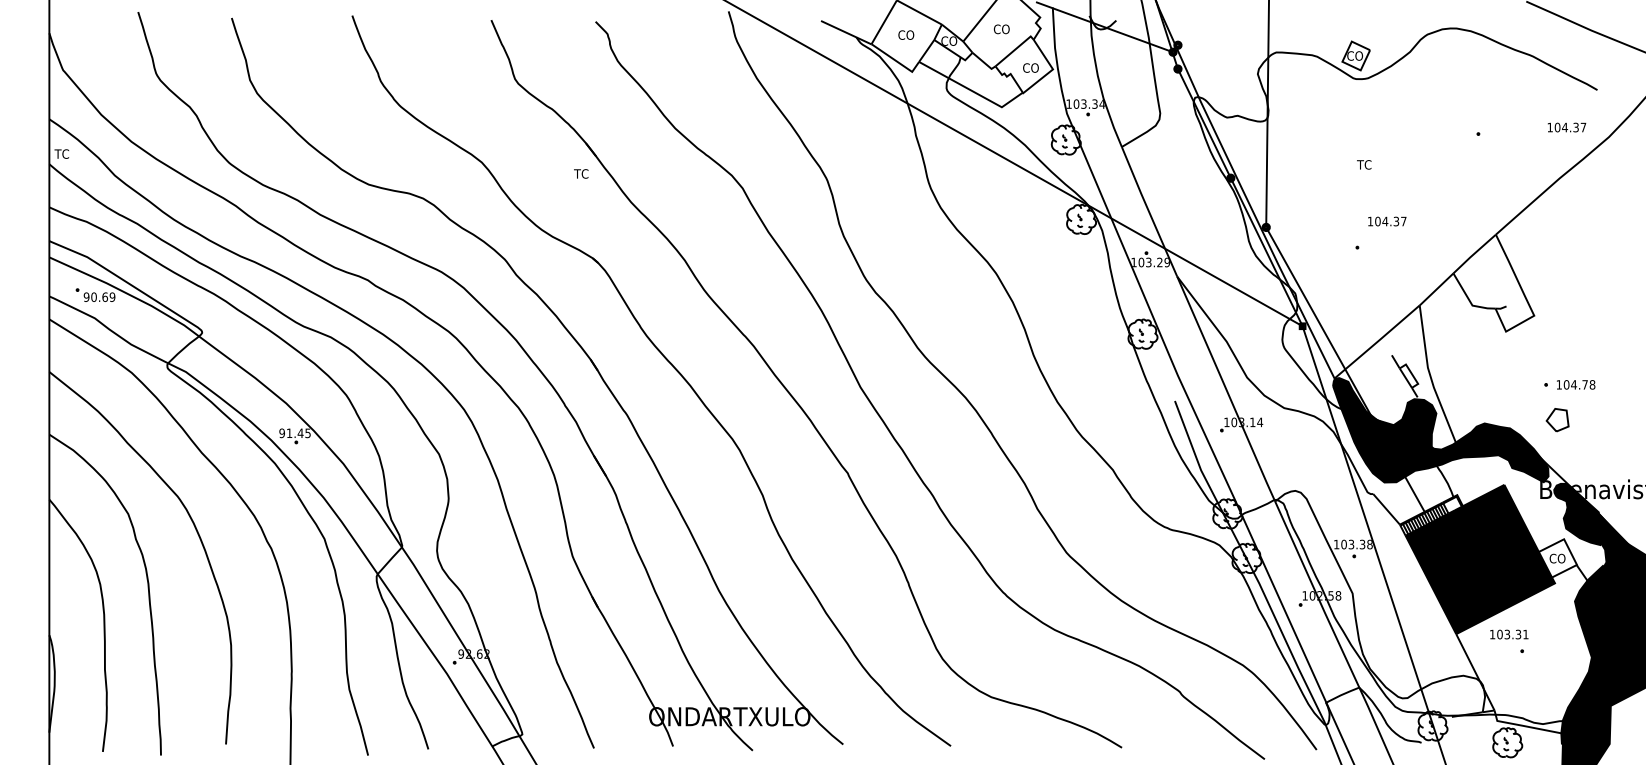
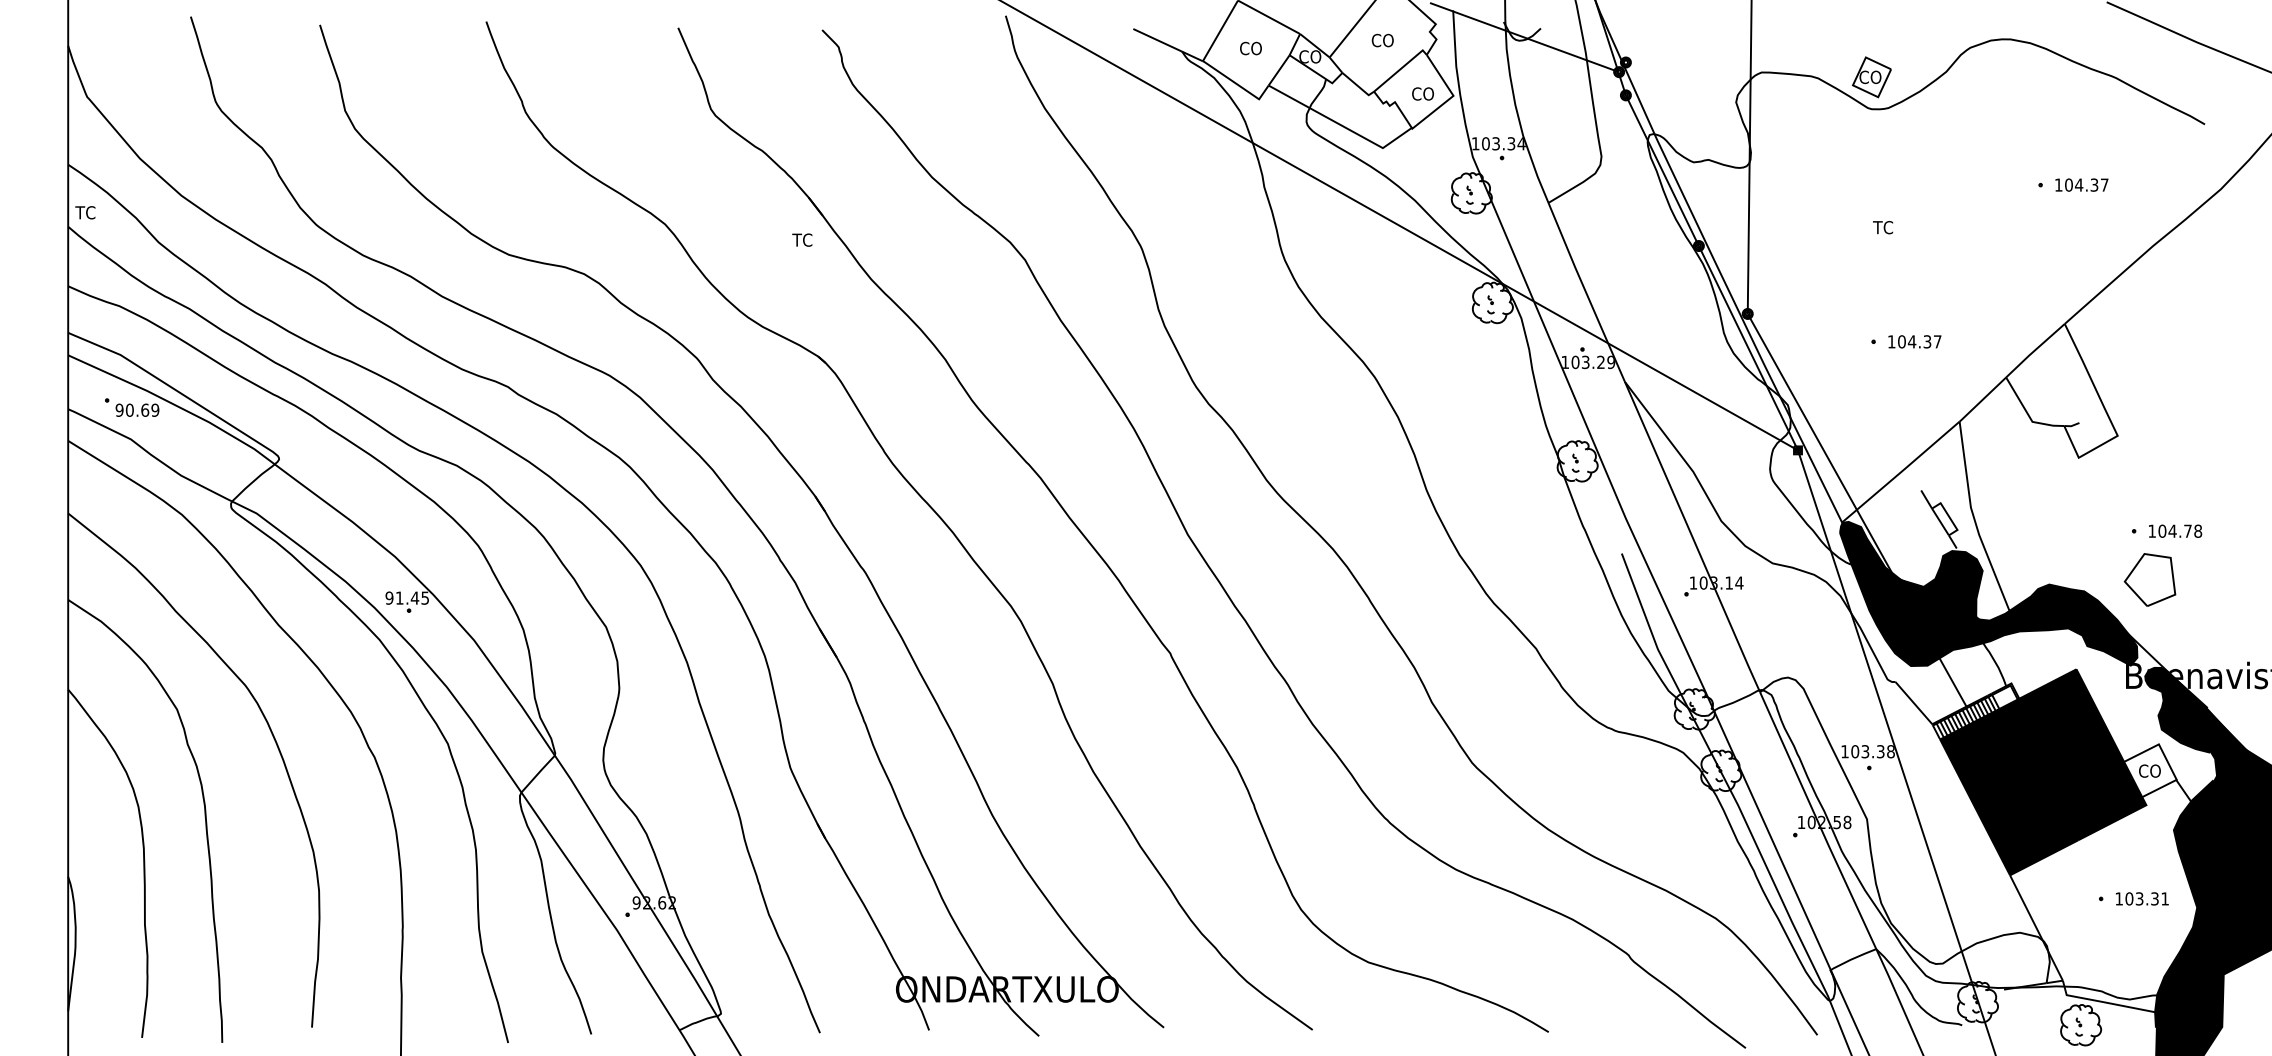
text: (1566, 127) -> (2081, 184), moved
text: (1387, 221) -> (1914, 341), moved
part: (1557, 419) -> (2149, 579), size x1.67
text: (1509, 634) -> (2142, 898), moved

